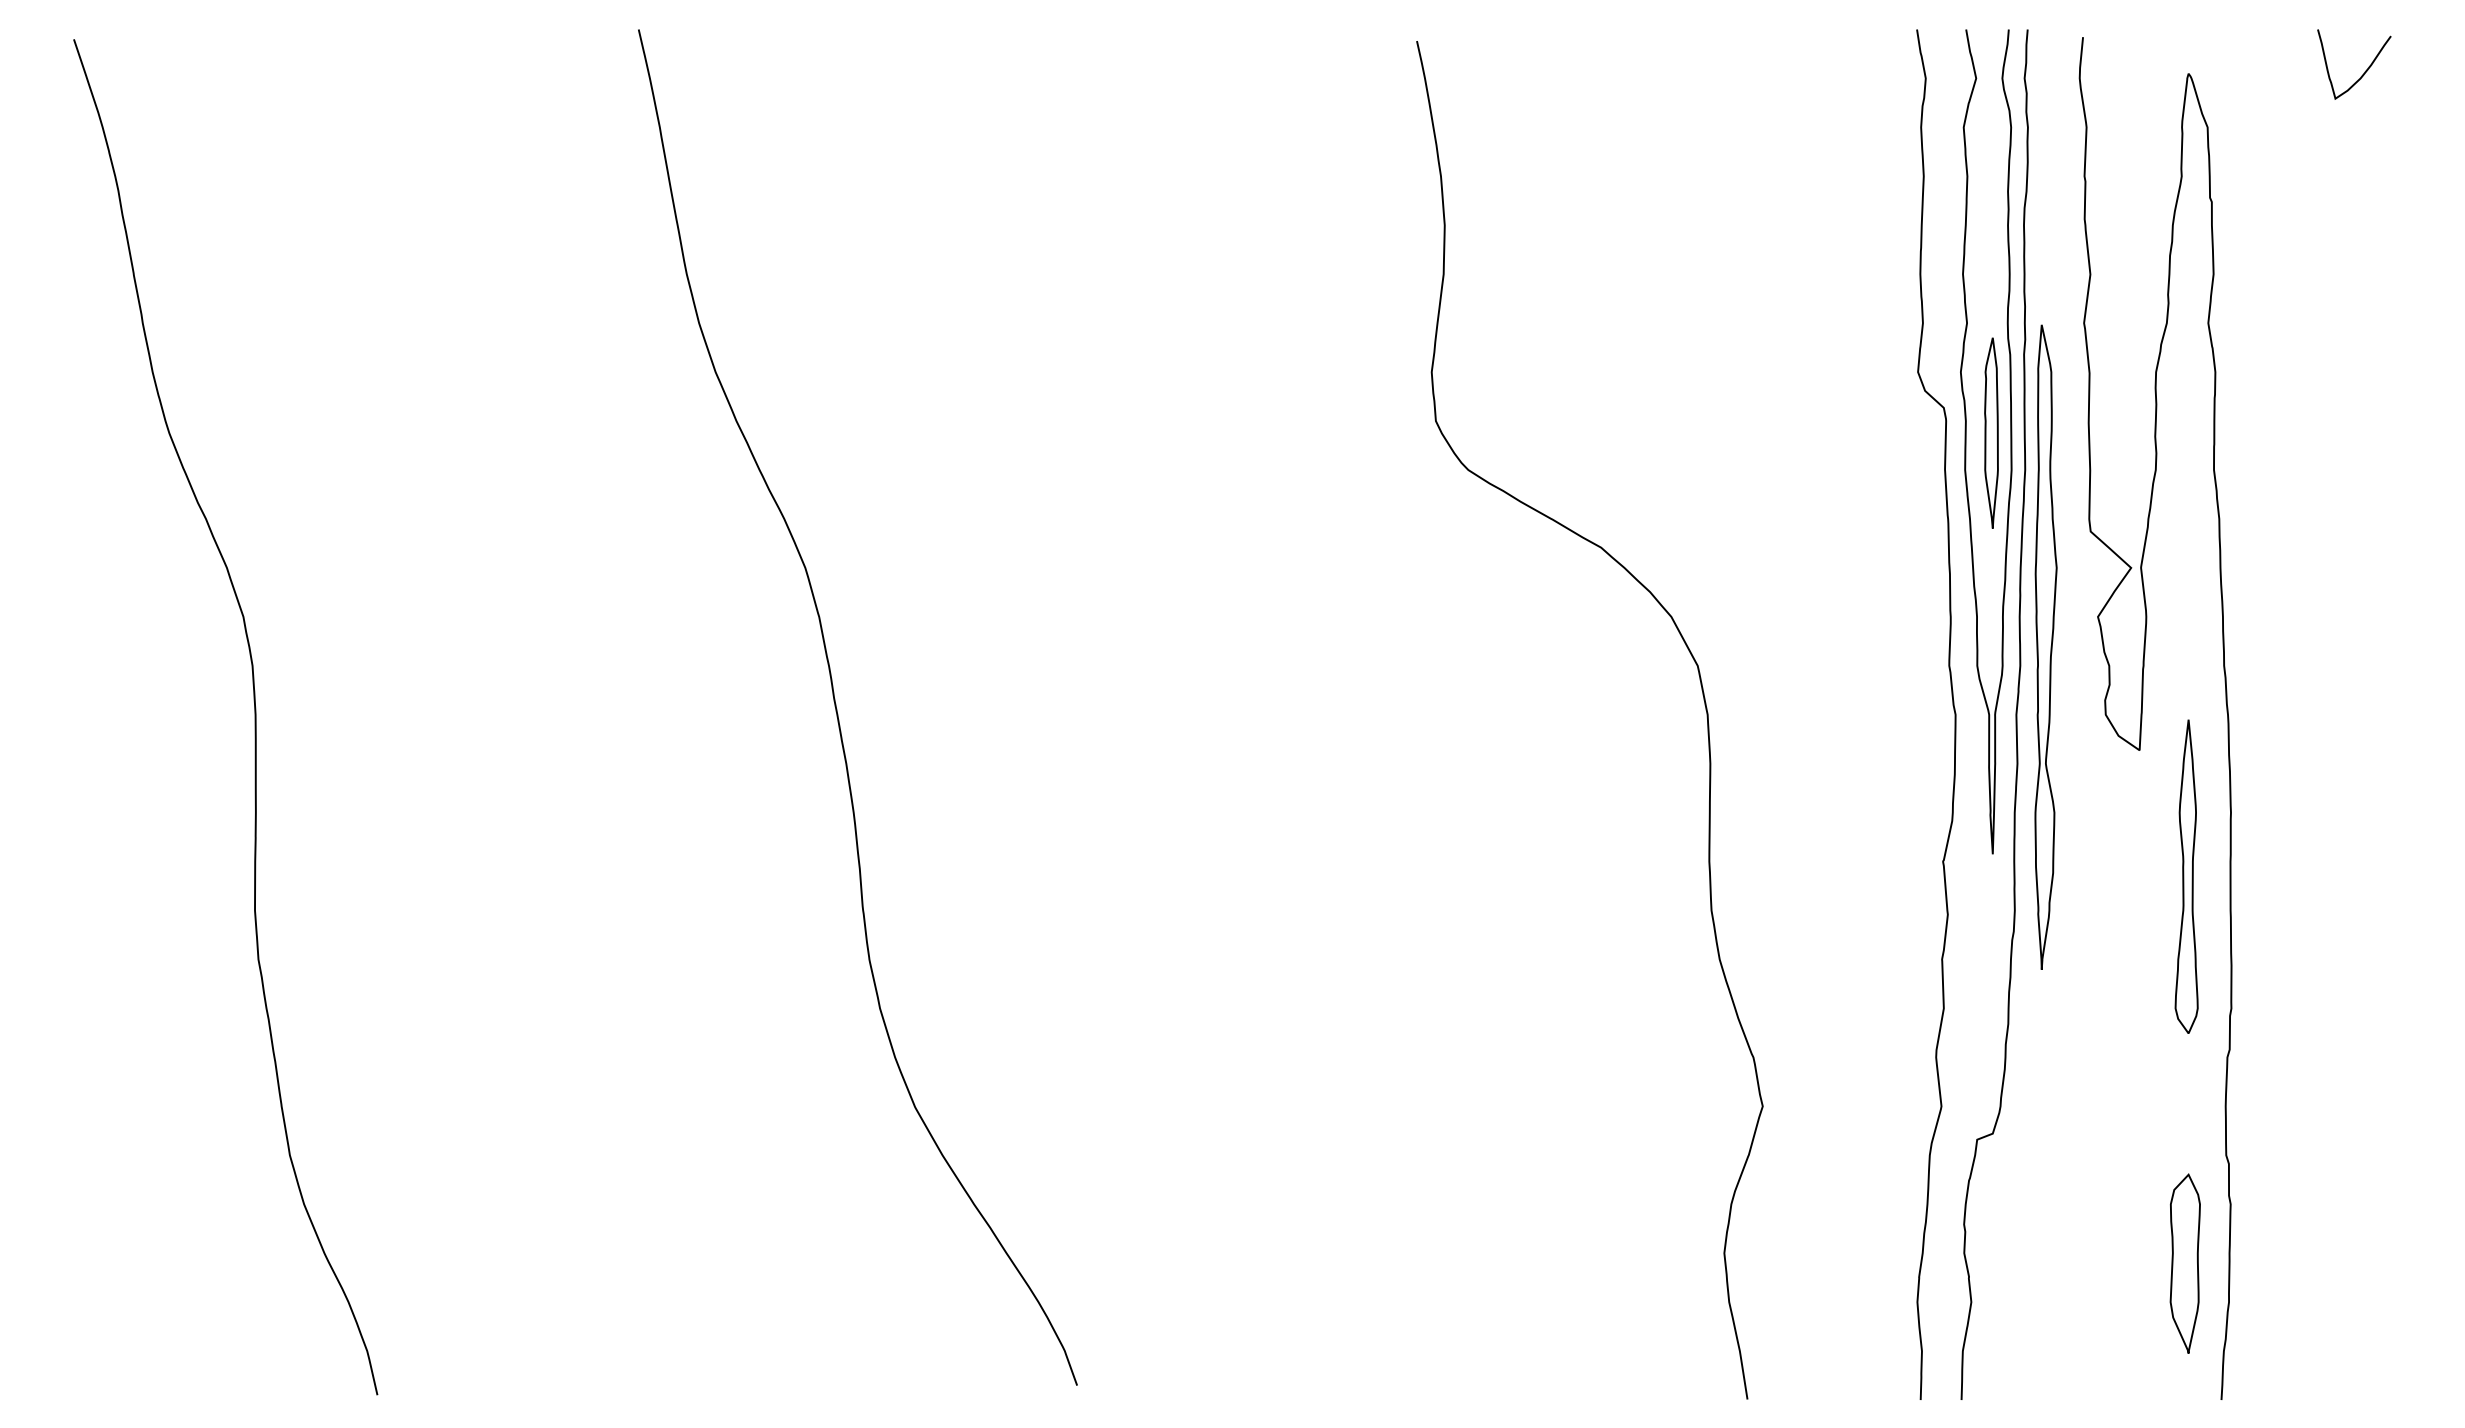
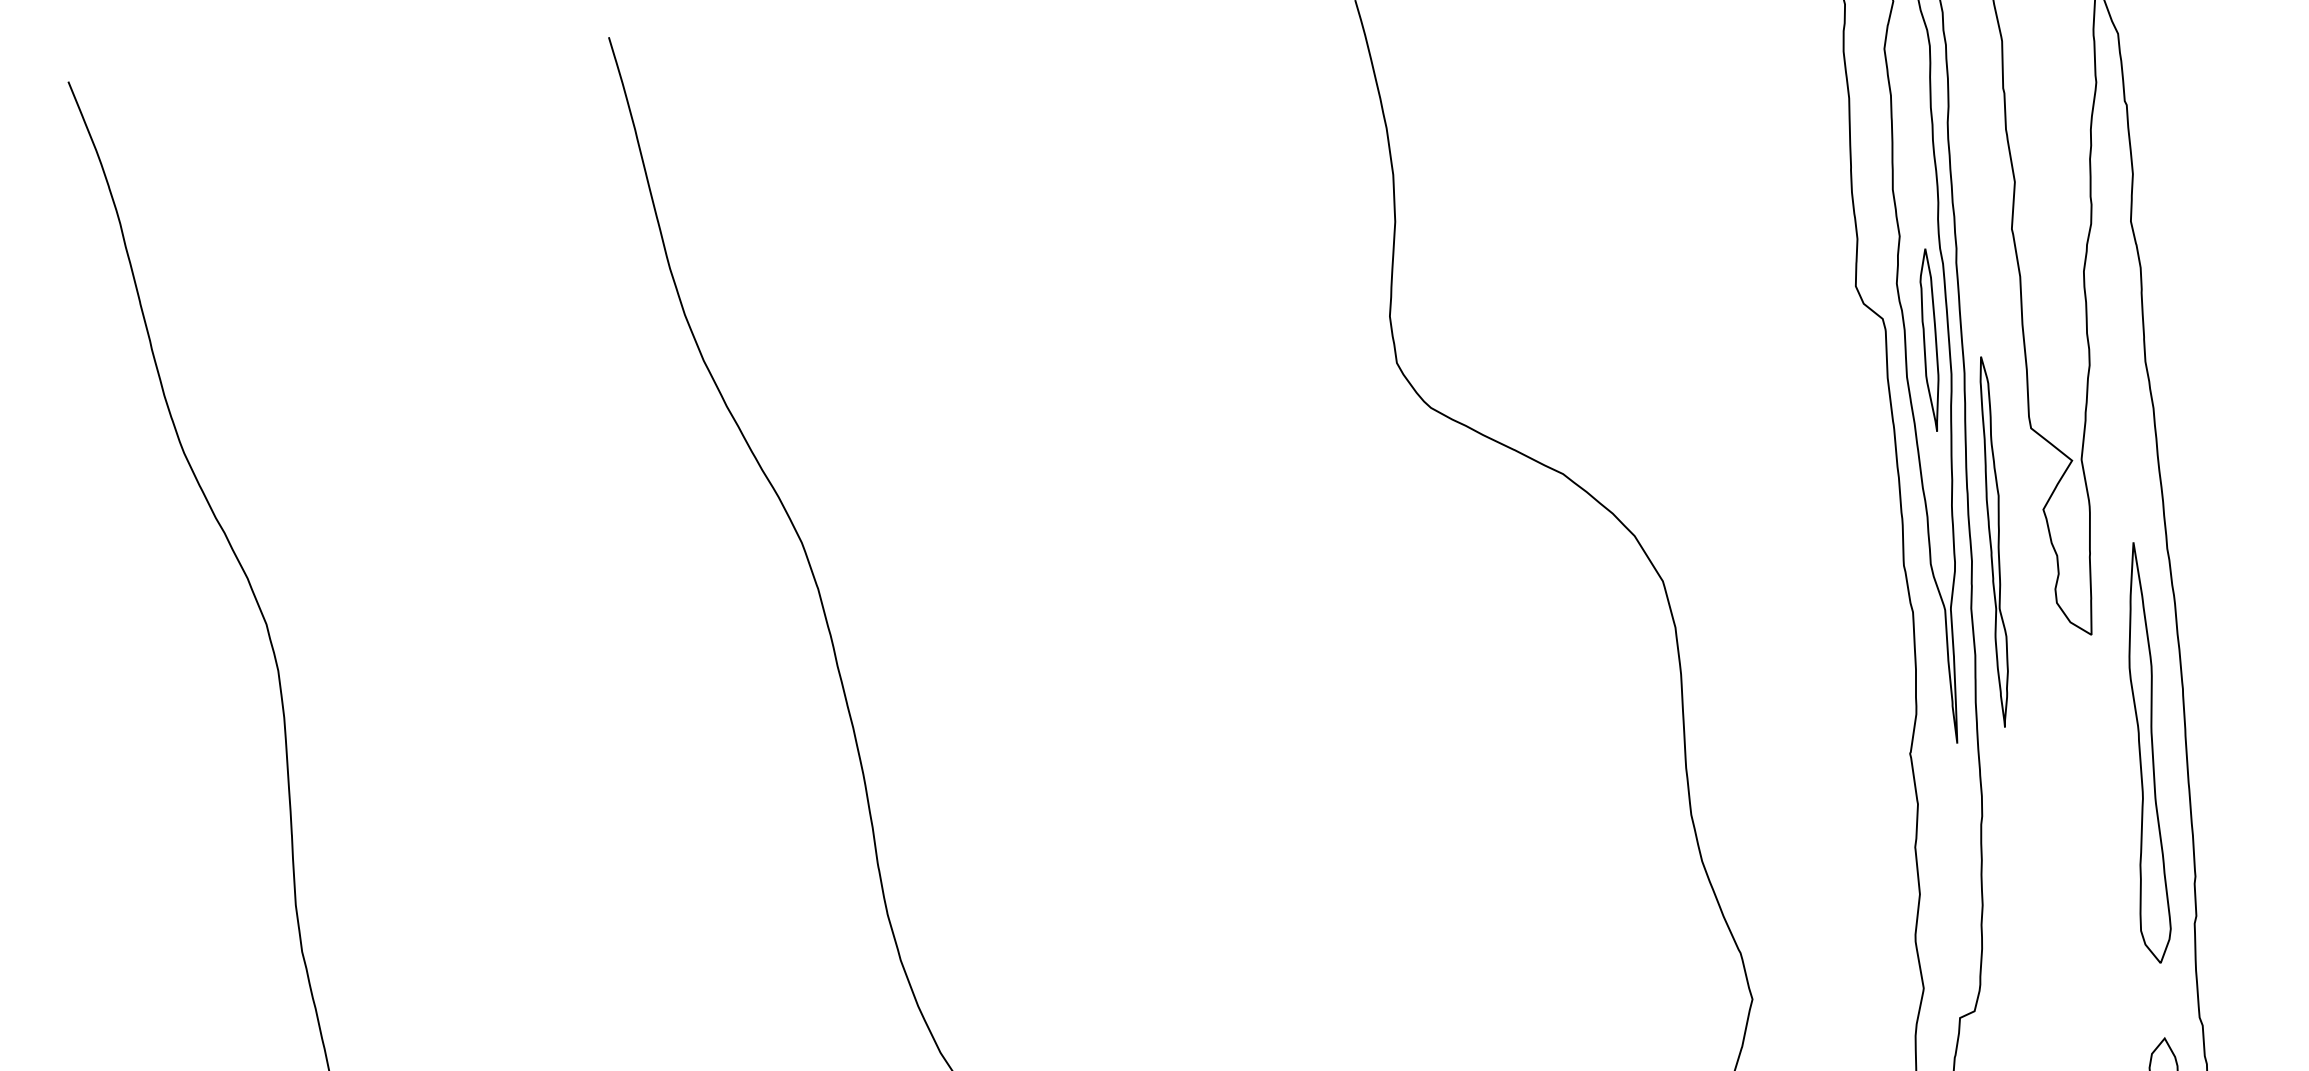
part: (2045, 646) -> (1994, 541), size x0.6
part: (2186, 876) -> (2144, 752), size x1.4

